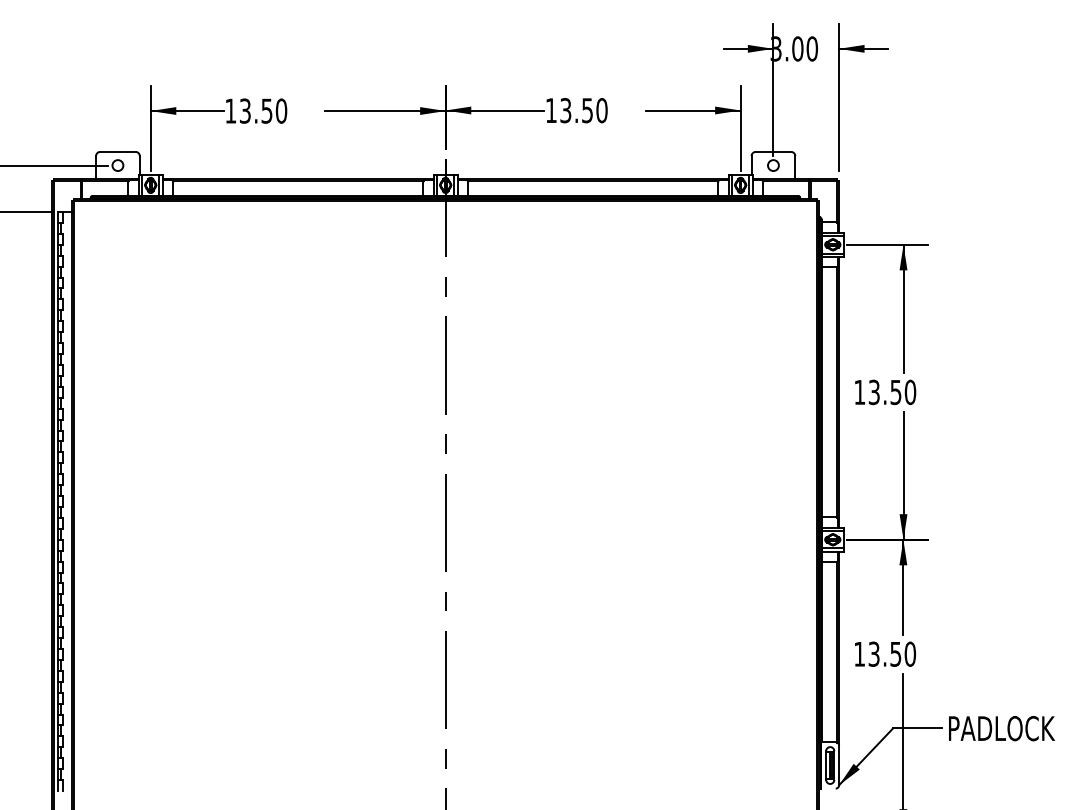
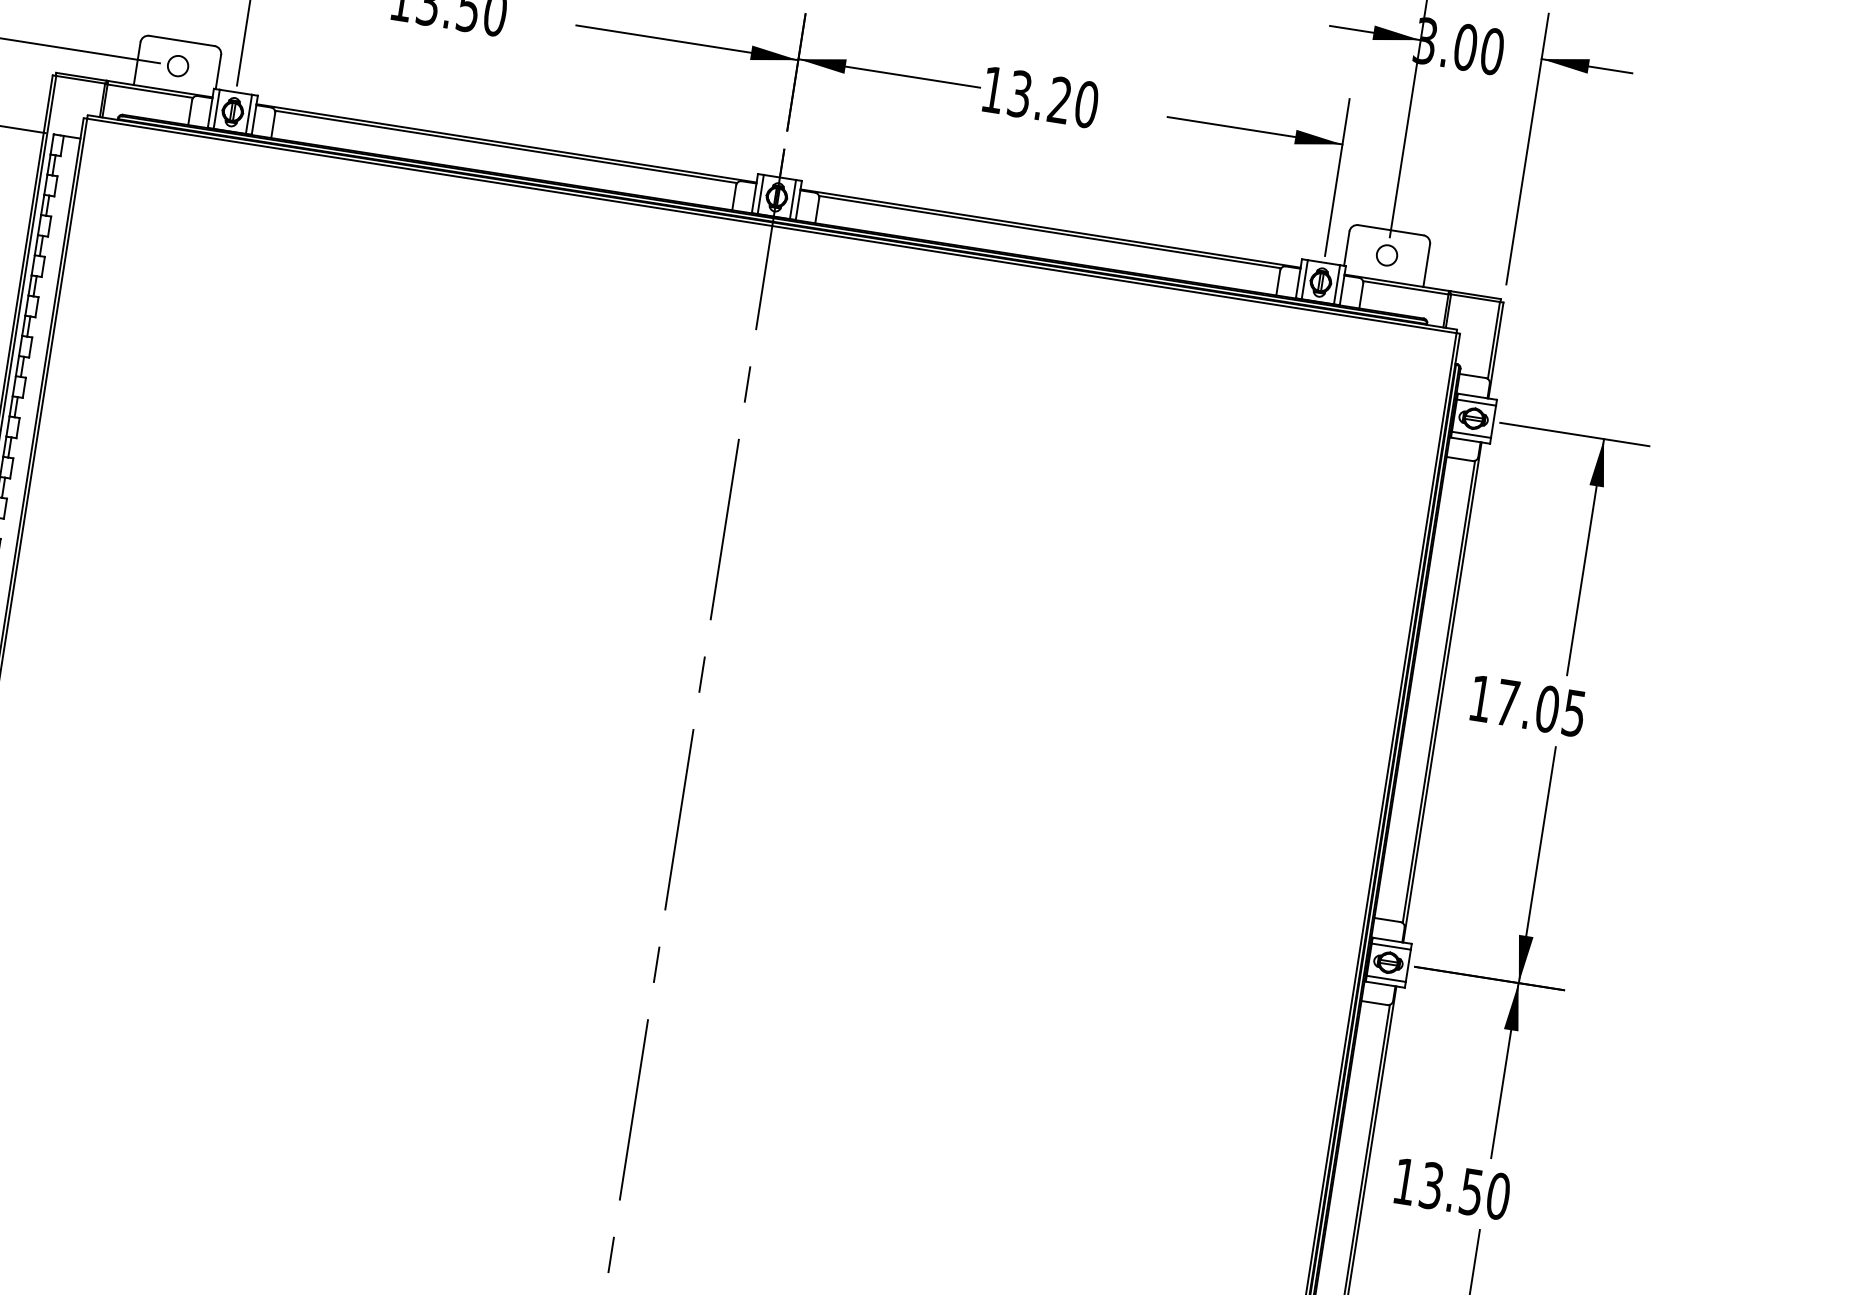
text: (587, 110) -> (1059, 100), 13.50 -> 13.20
text: (892, 392) -> (1541, 708), 13.50 -> 17.05

